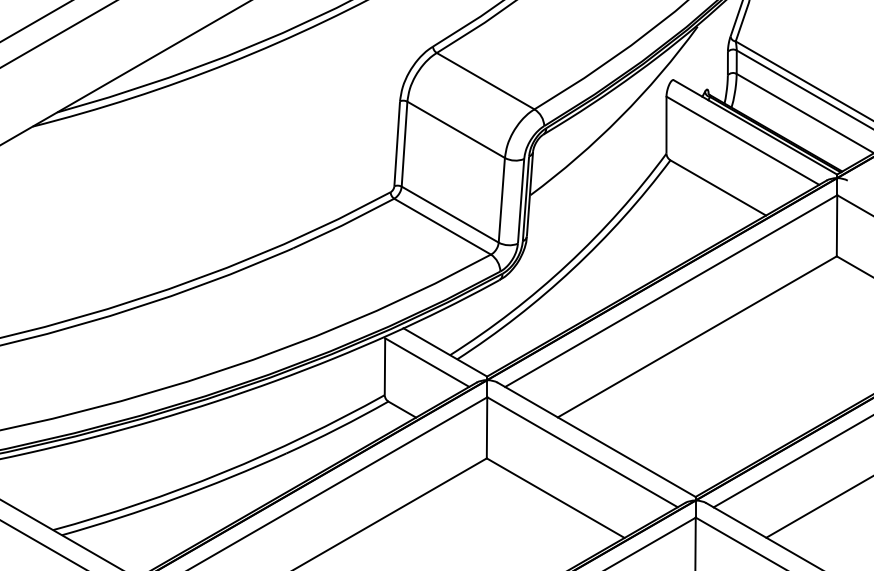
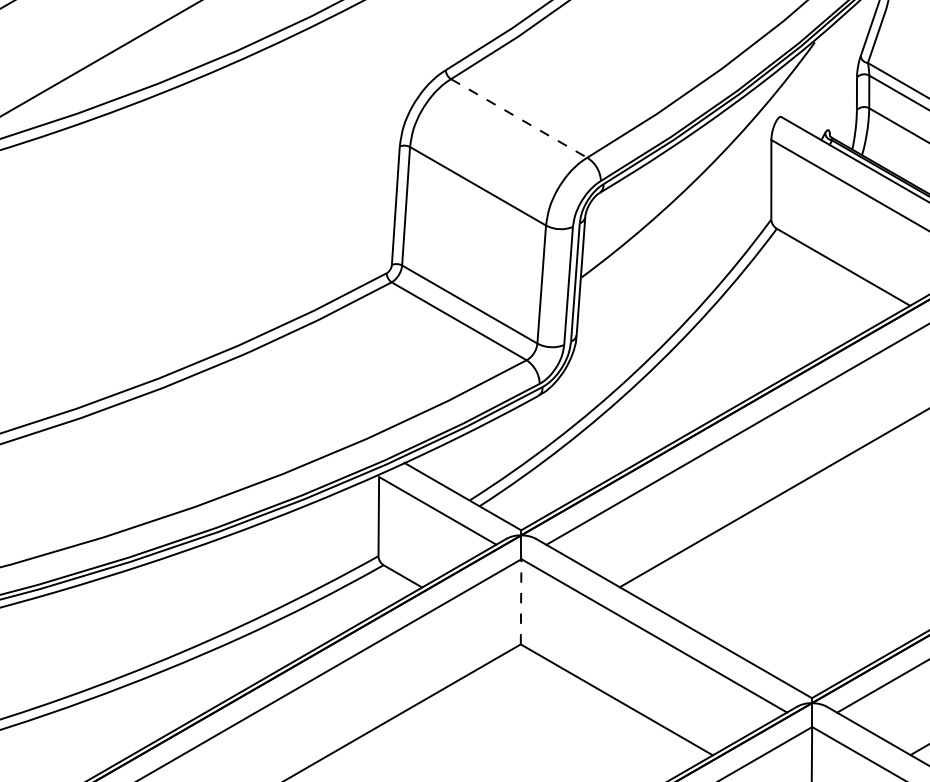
line: (486, 81) -> (520, 118), solid -> dashed
line: (487, 427) -> (521, 601), solid -> dashed

